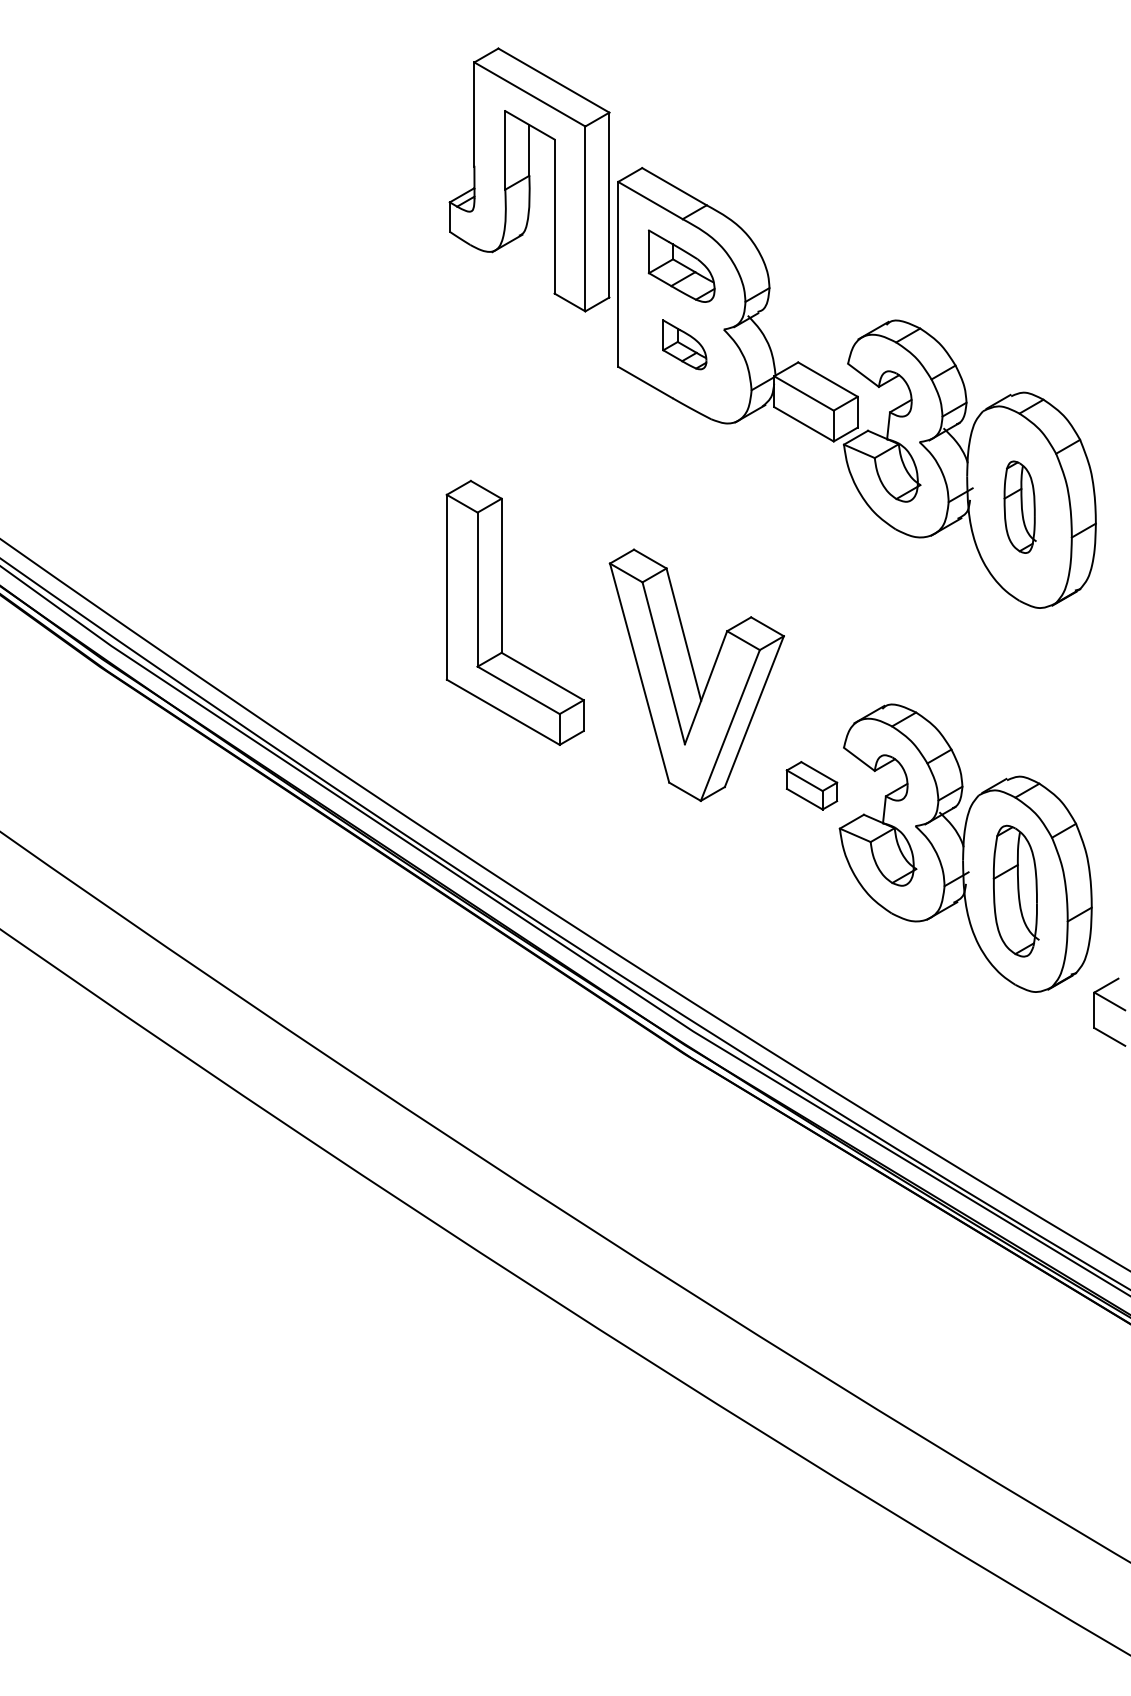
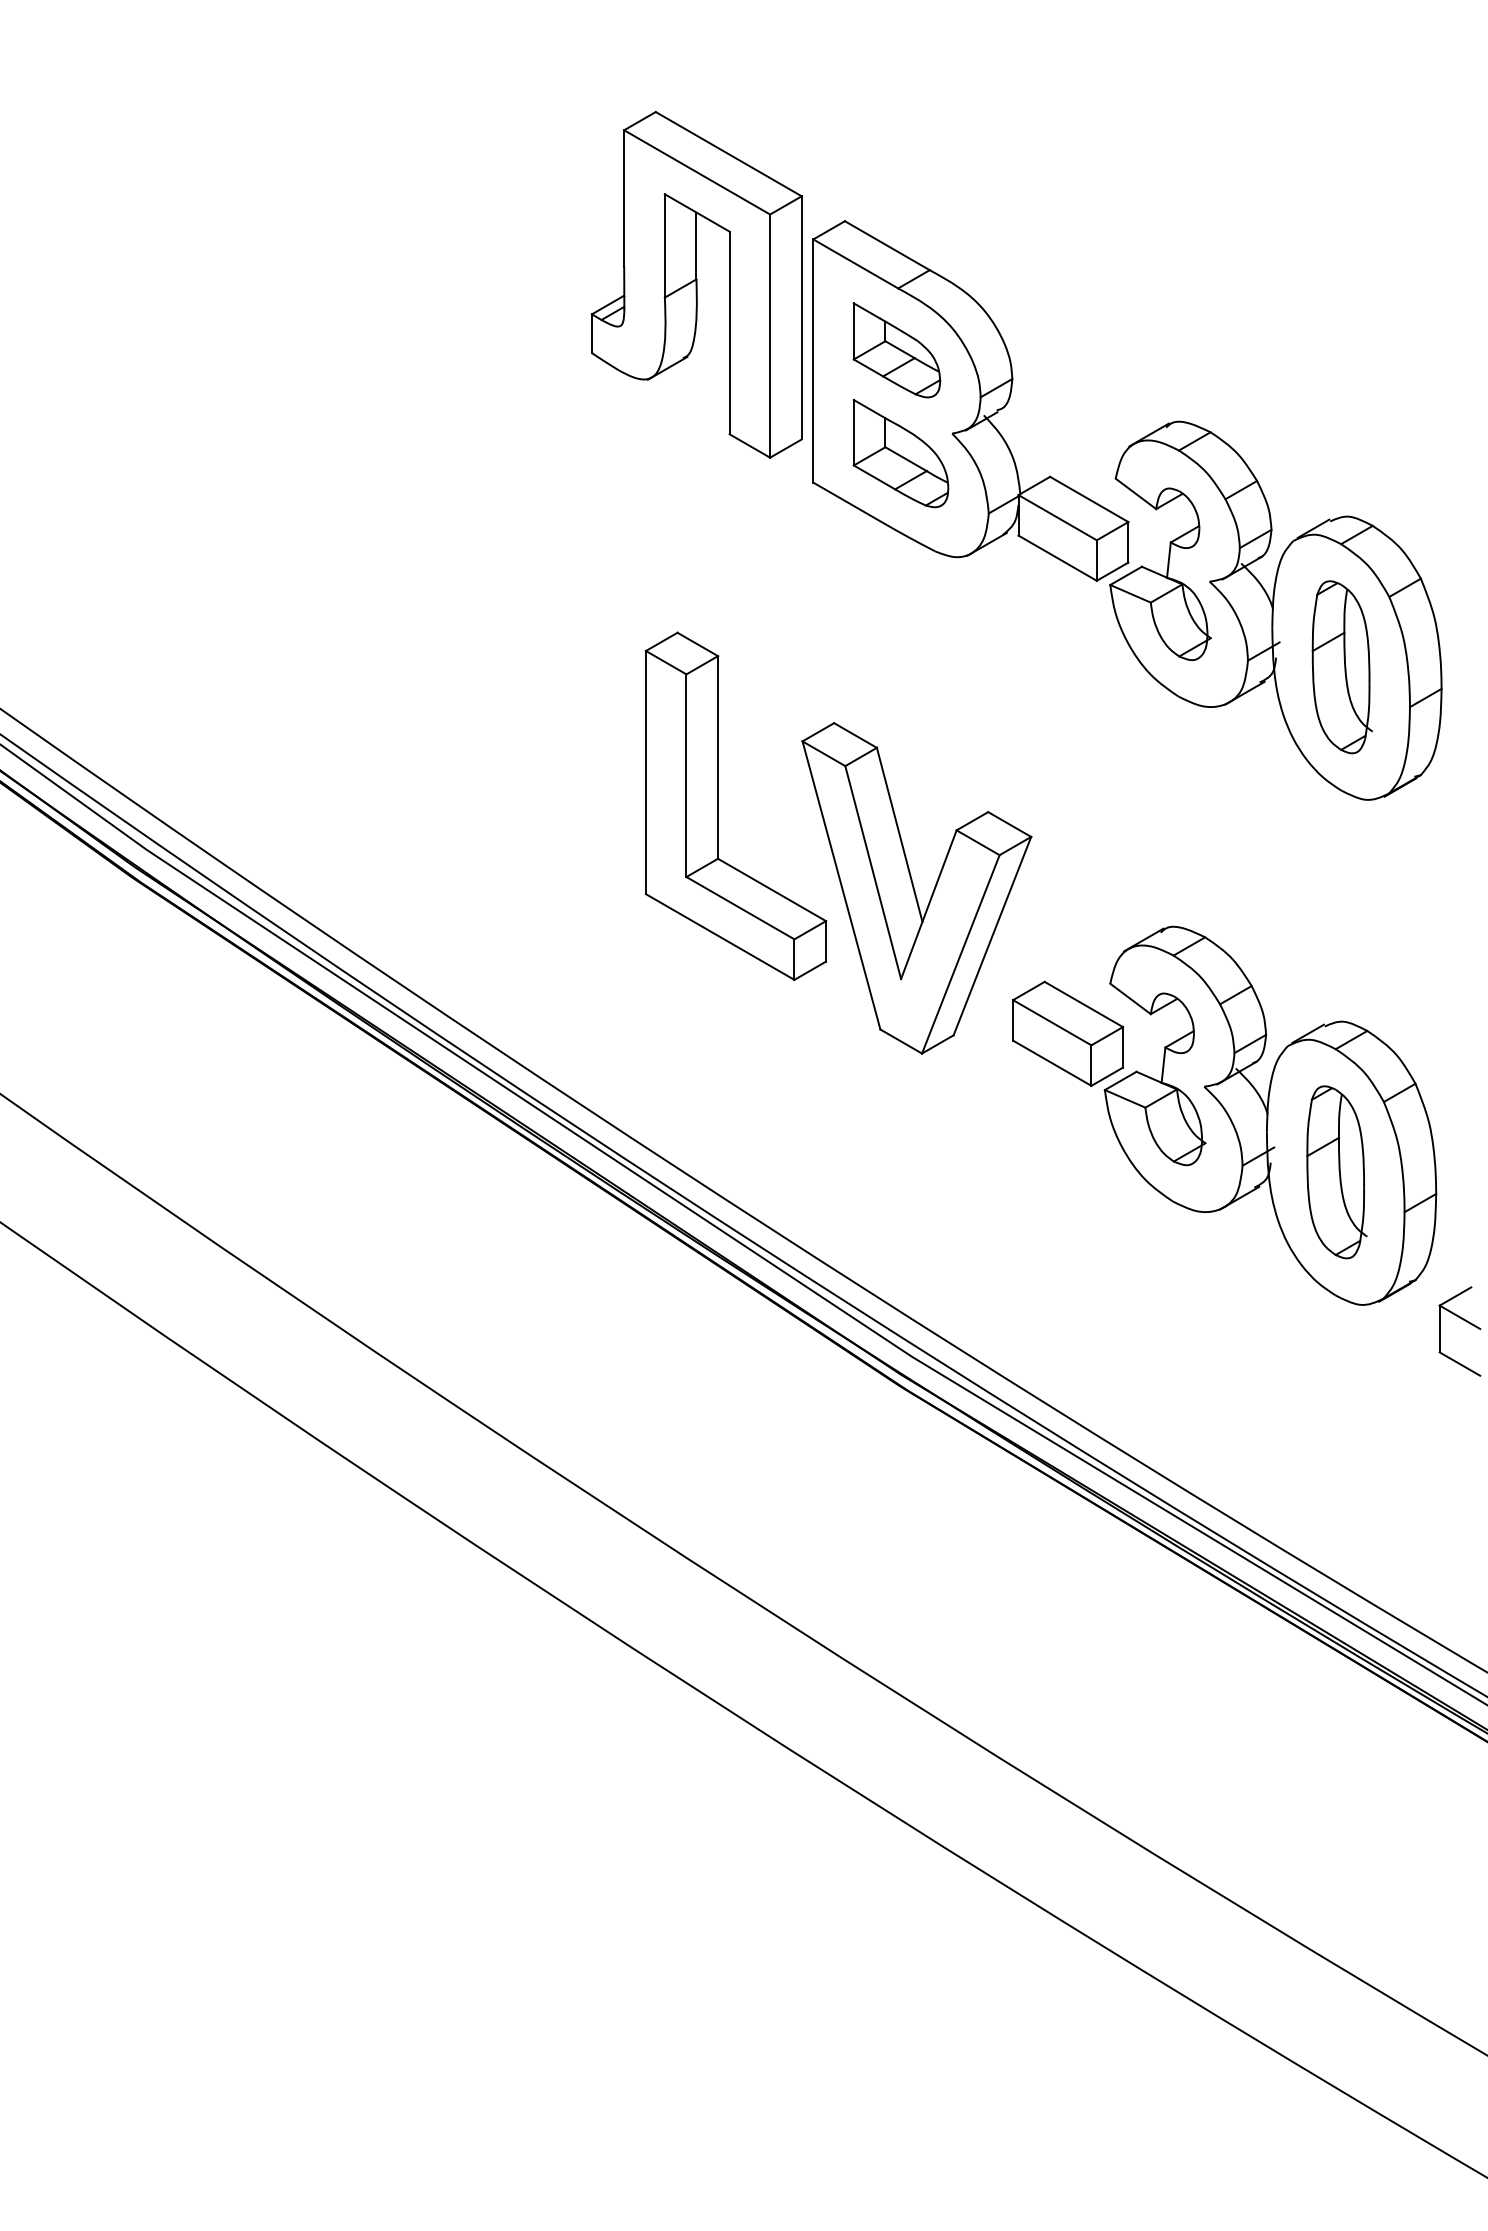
part: (529, 179) -> (696, 284), moved
part: (684, 344) -> (900, 453), size x1.67
part: (1019, 507) -> (1341, 667), size x1.43
part: (502, 612) -> (718, 805), moved
part: (812, 785) -> (1068, 1033), size x1.67

